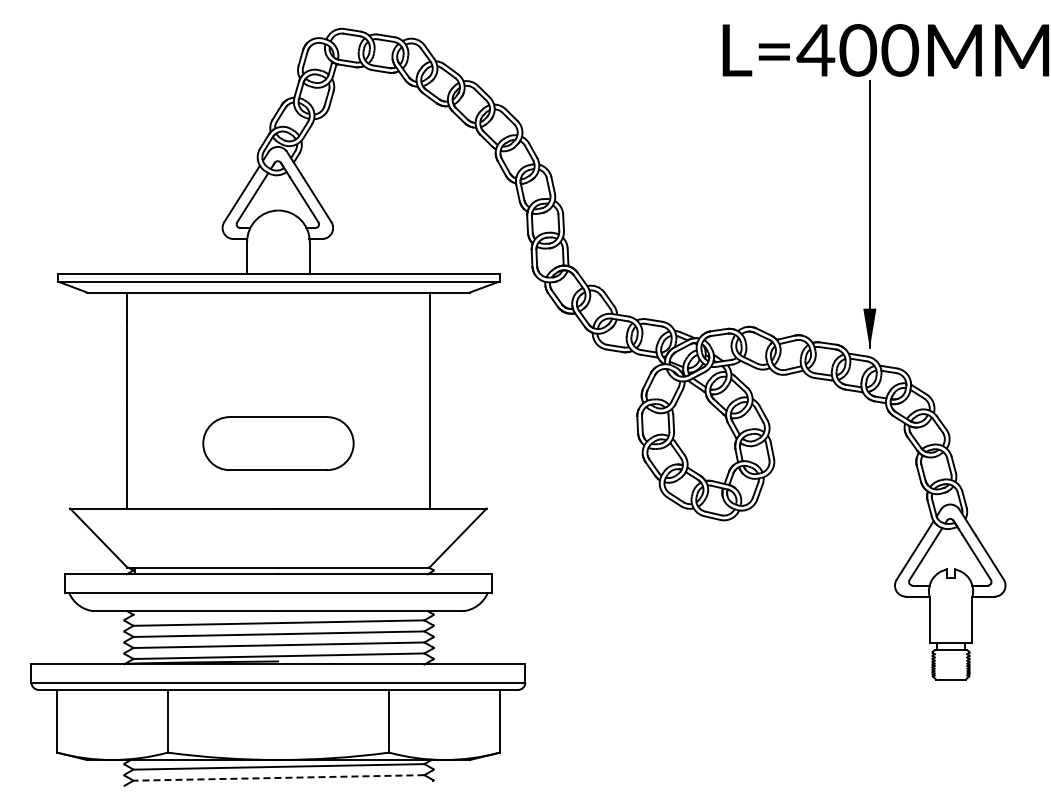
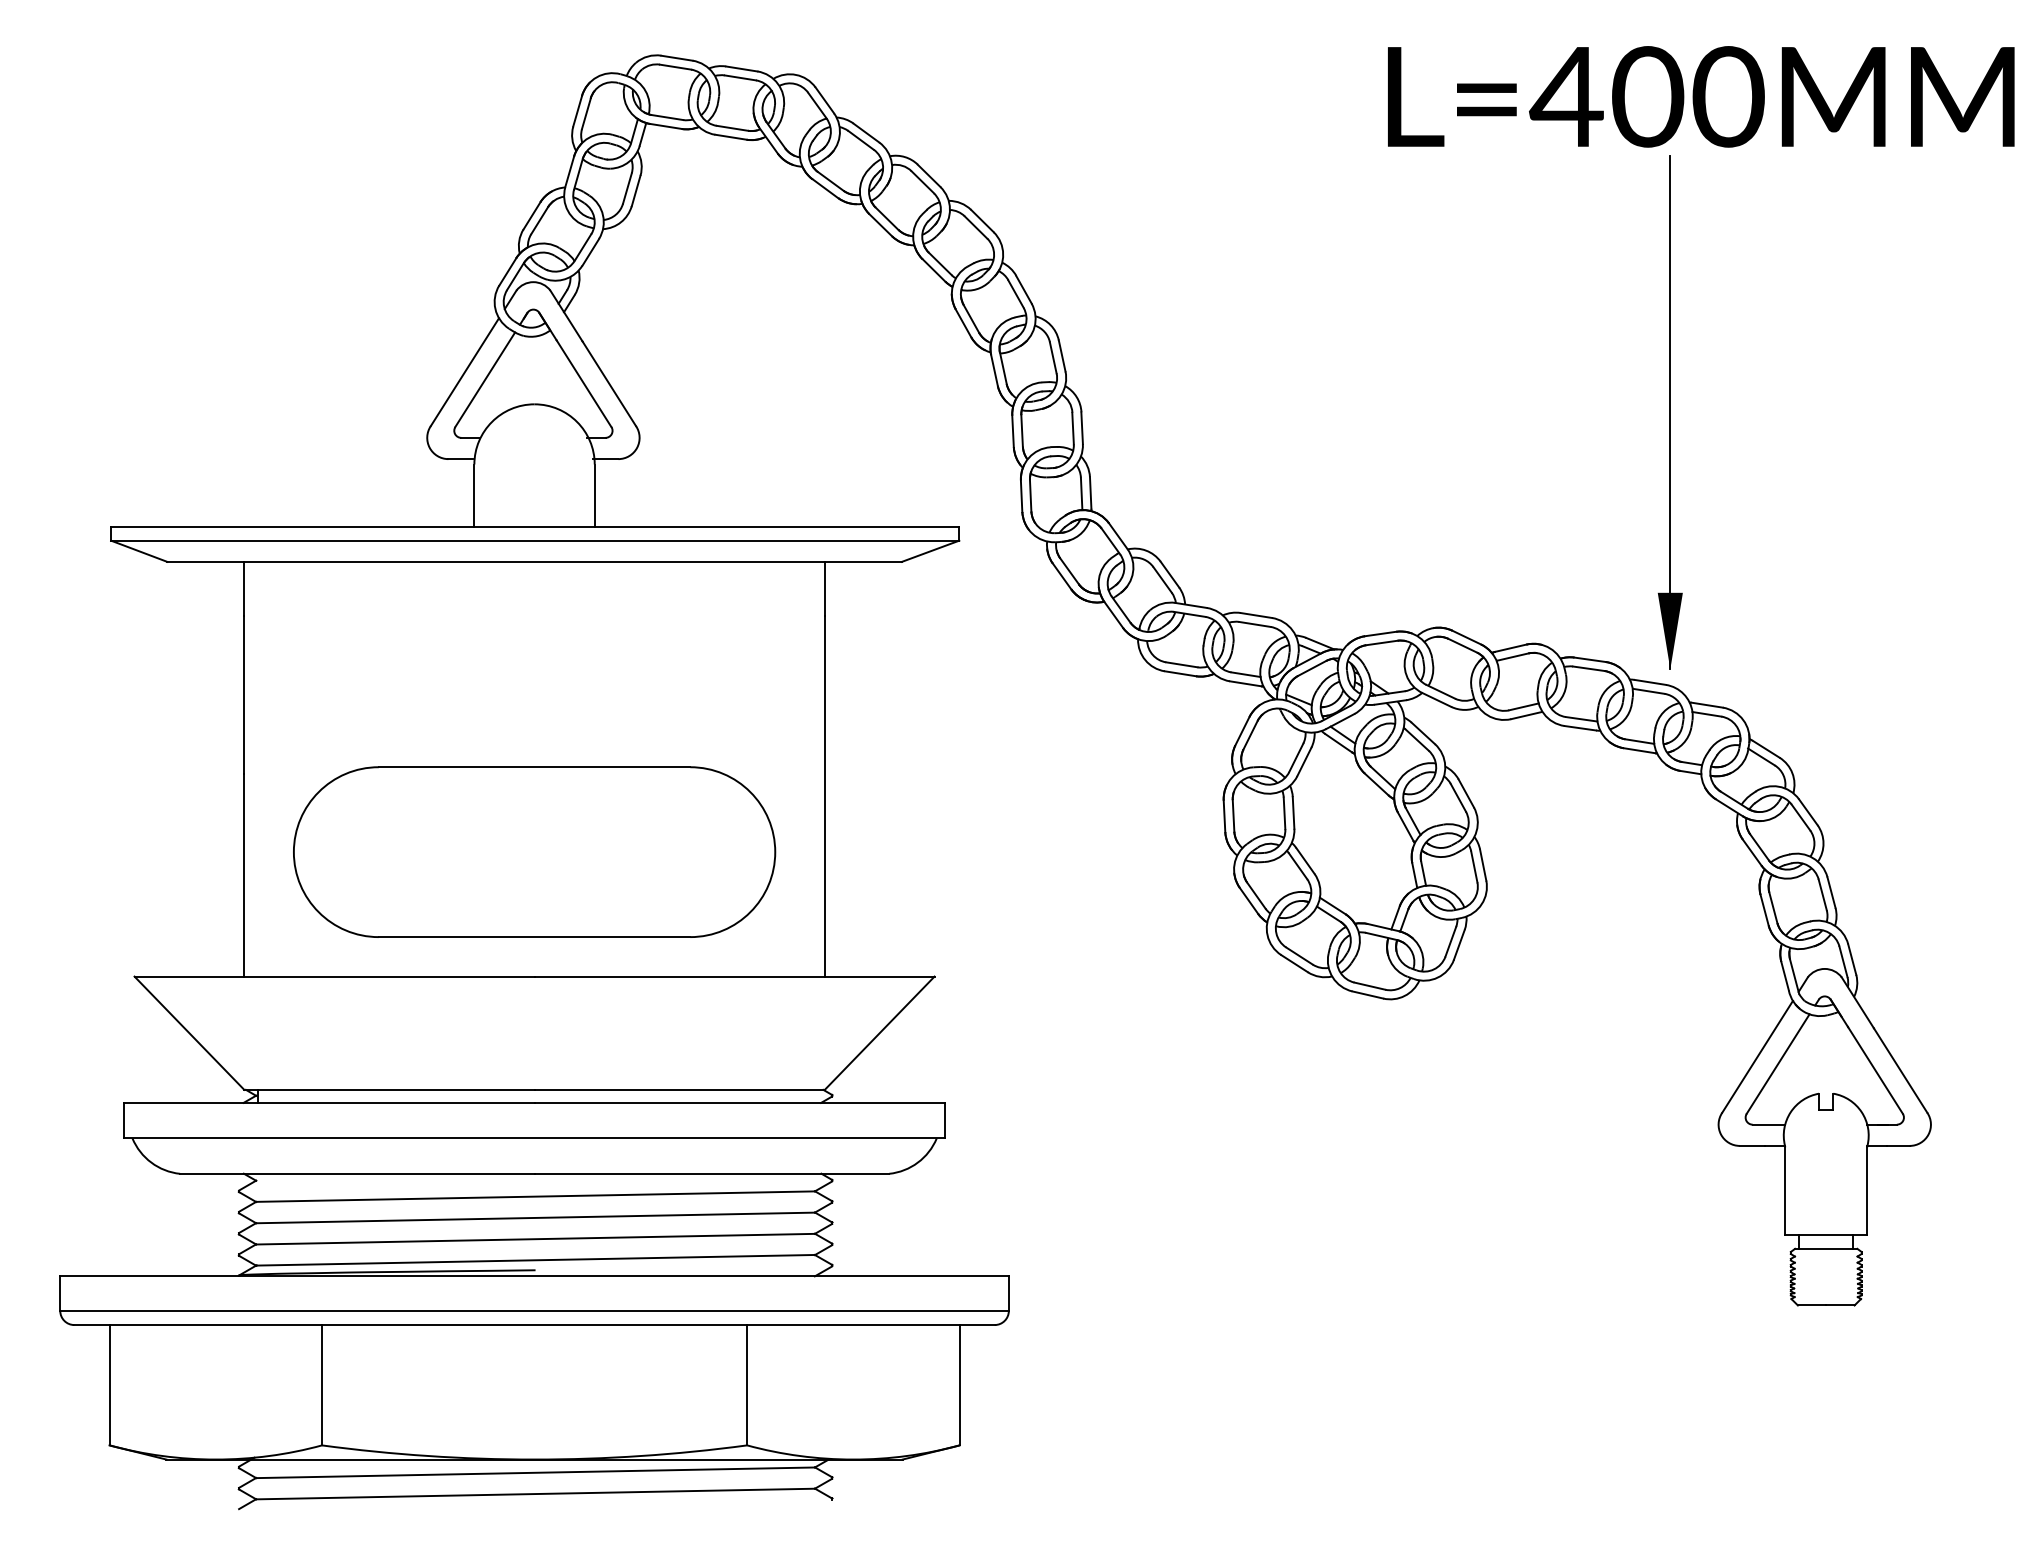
part: (278, 443) -> (534, 851), size x1.67
line: (278, 777) -> (534, 1493), dashed -> solid

